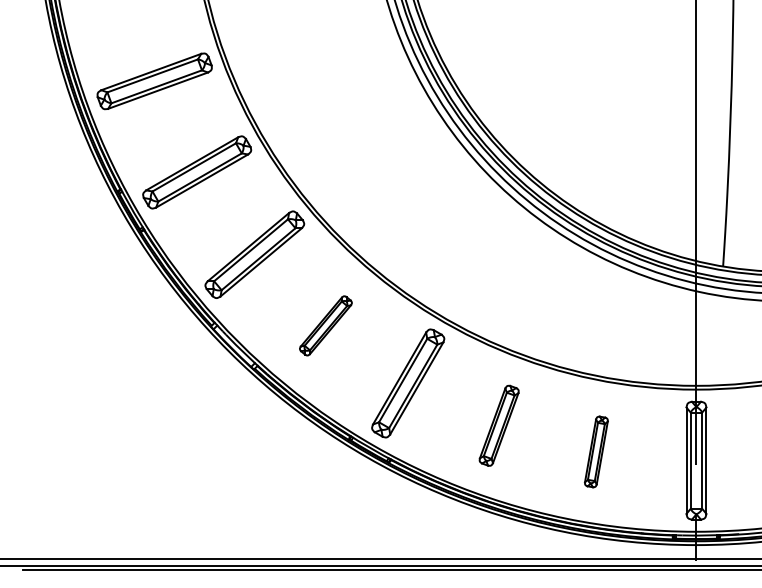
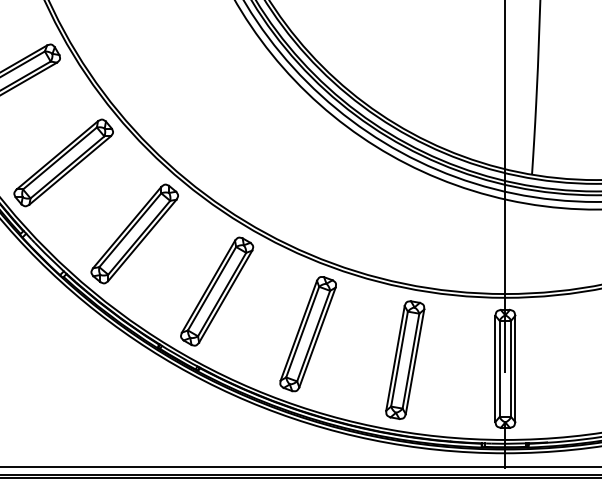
part: (325, 325) -> (134, 233), size x1.67
part: (498, 425) -> (307, 333), size x1.43
part: (596, 451) -> (405, 359), size x1.67

